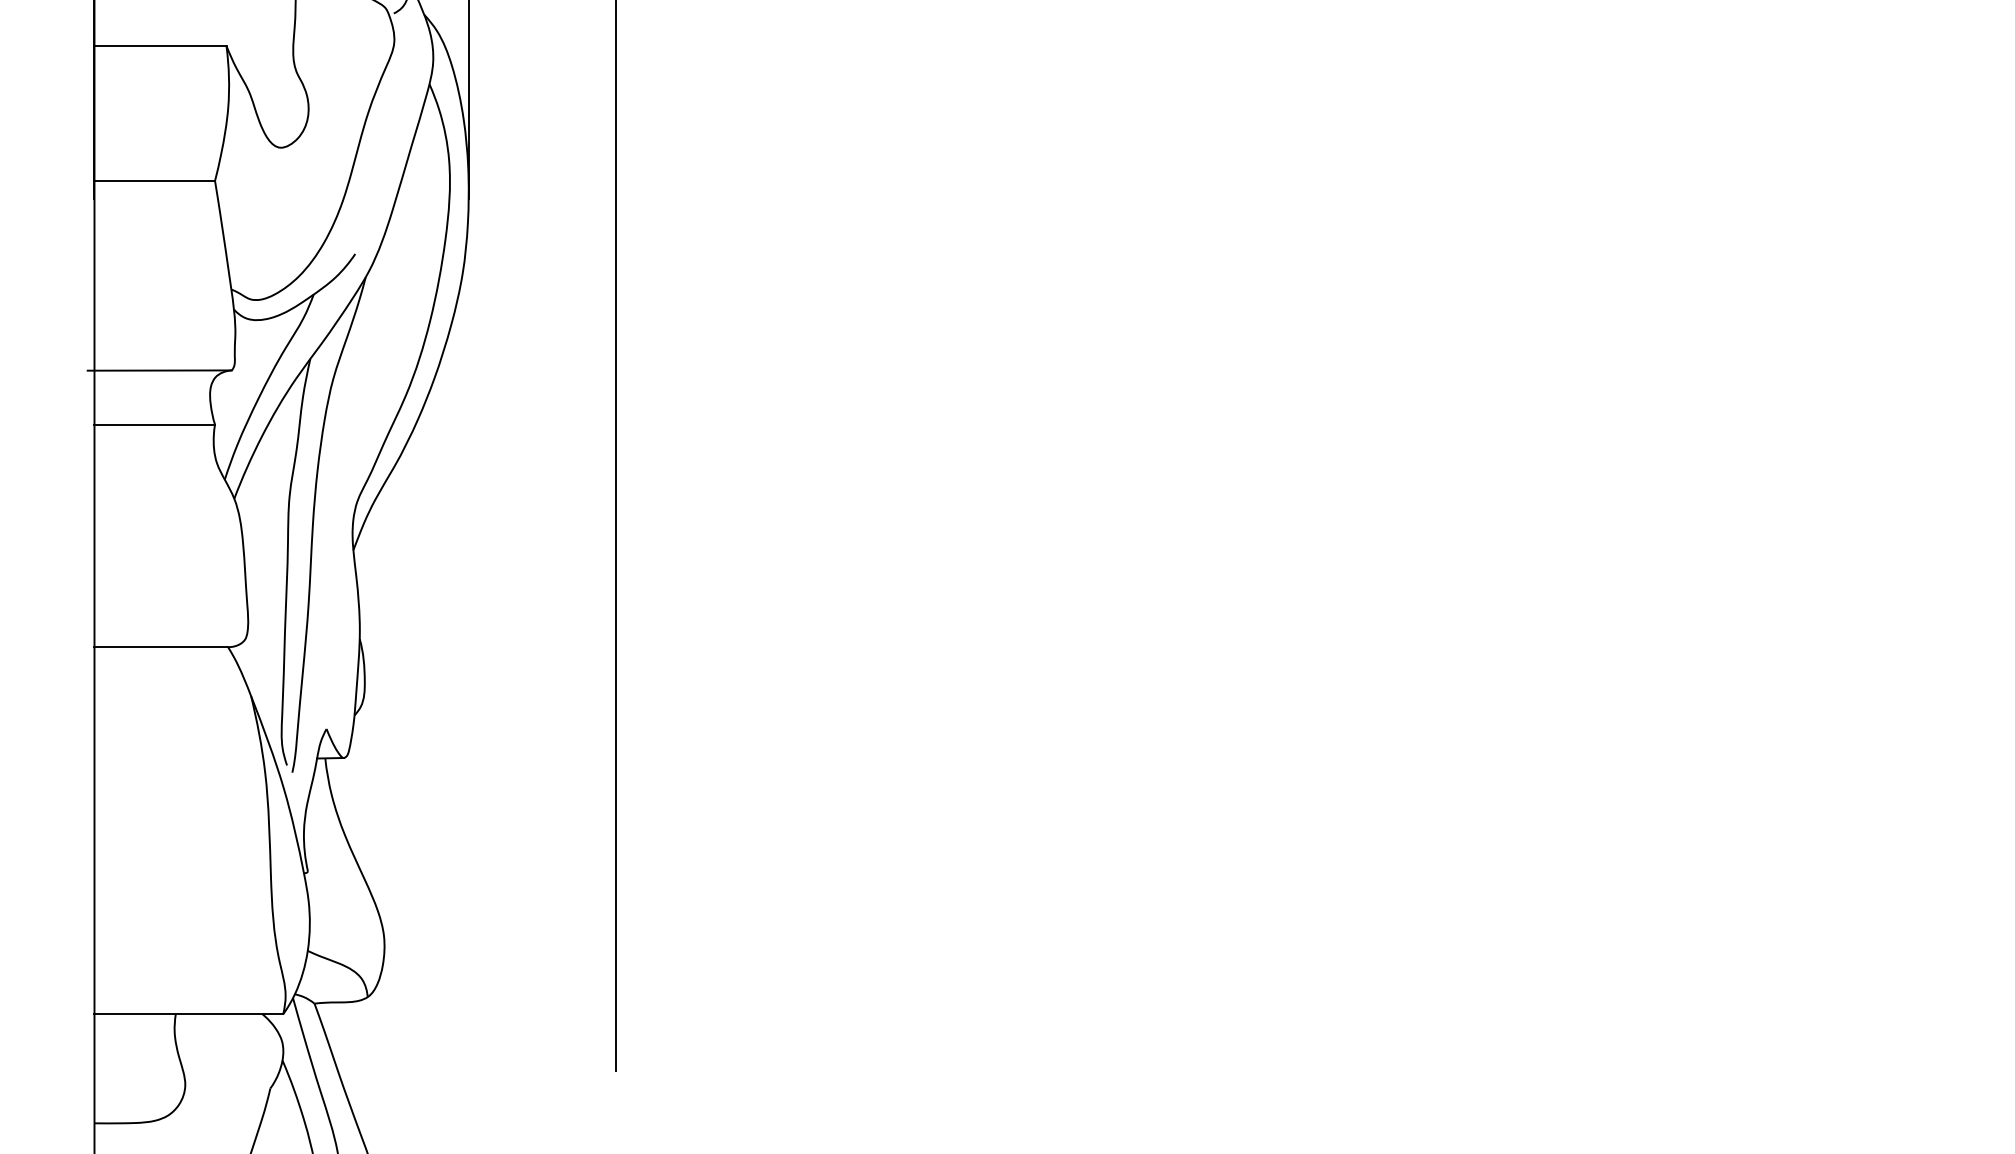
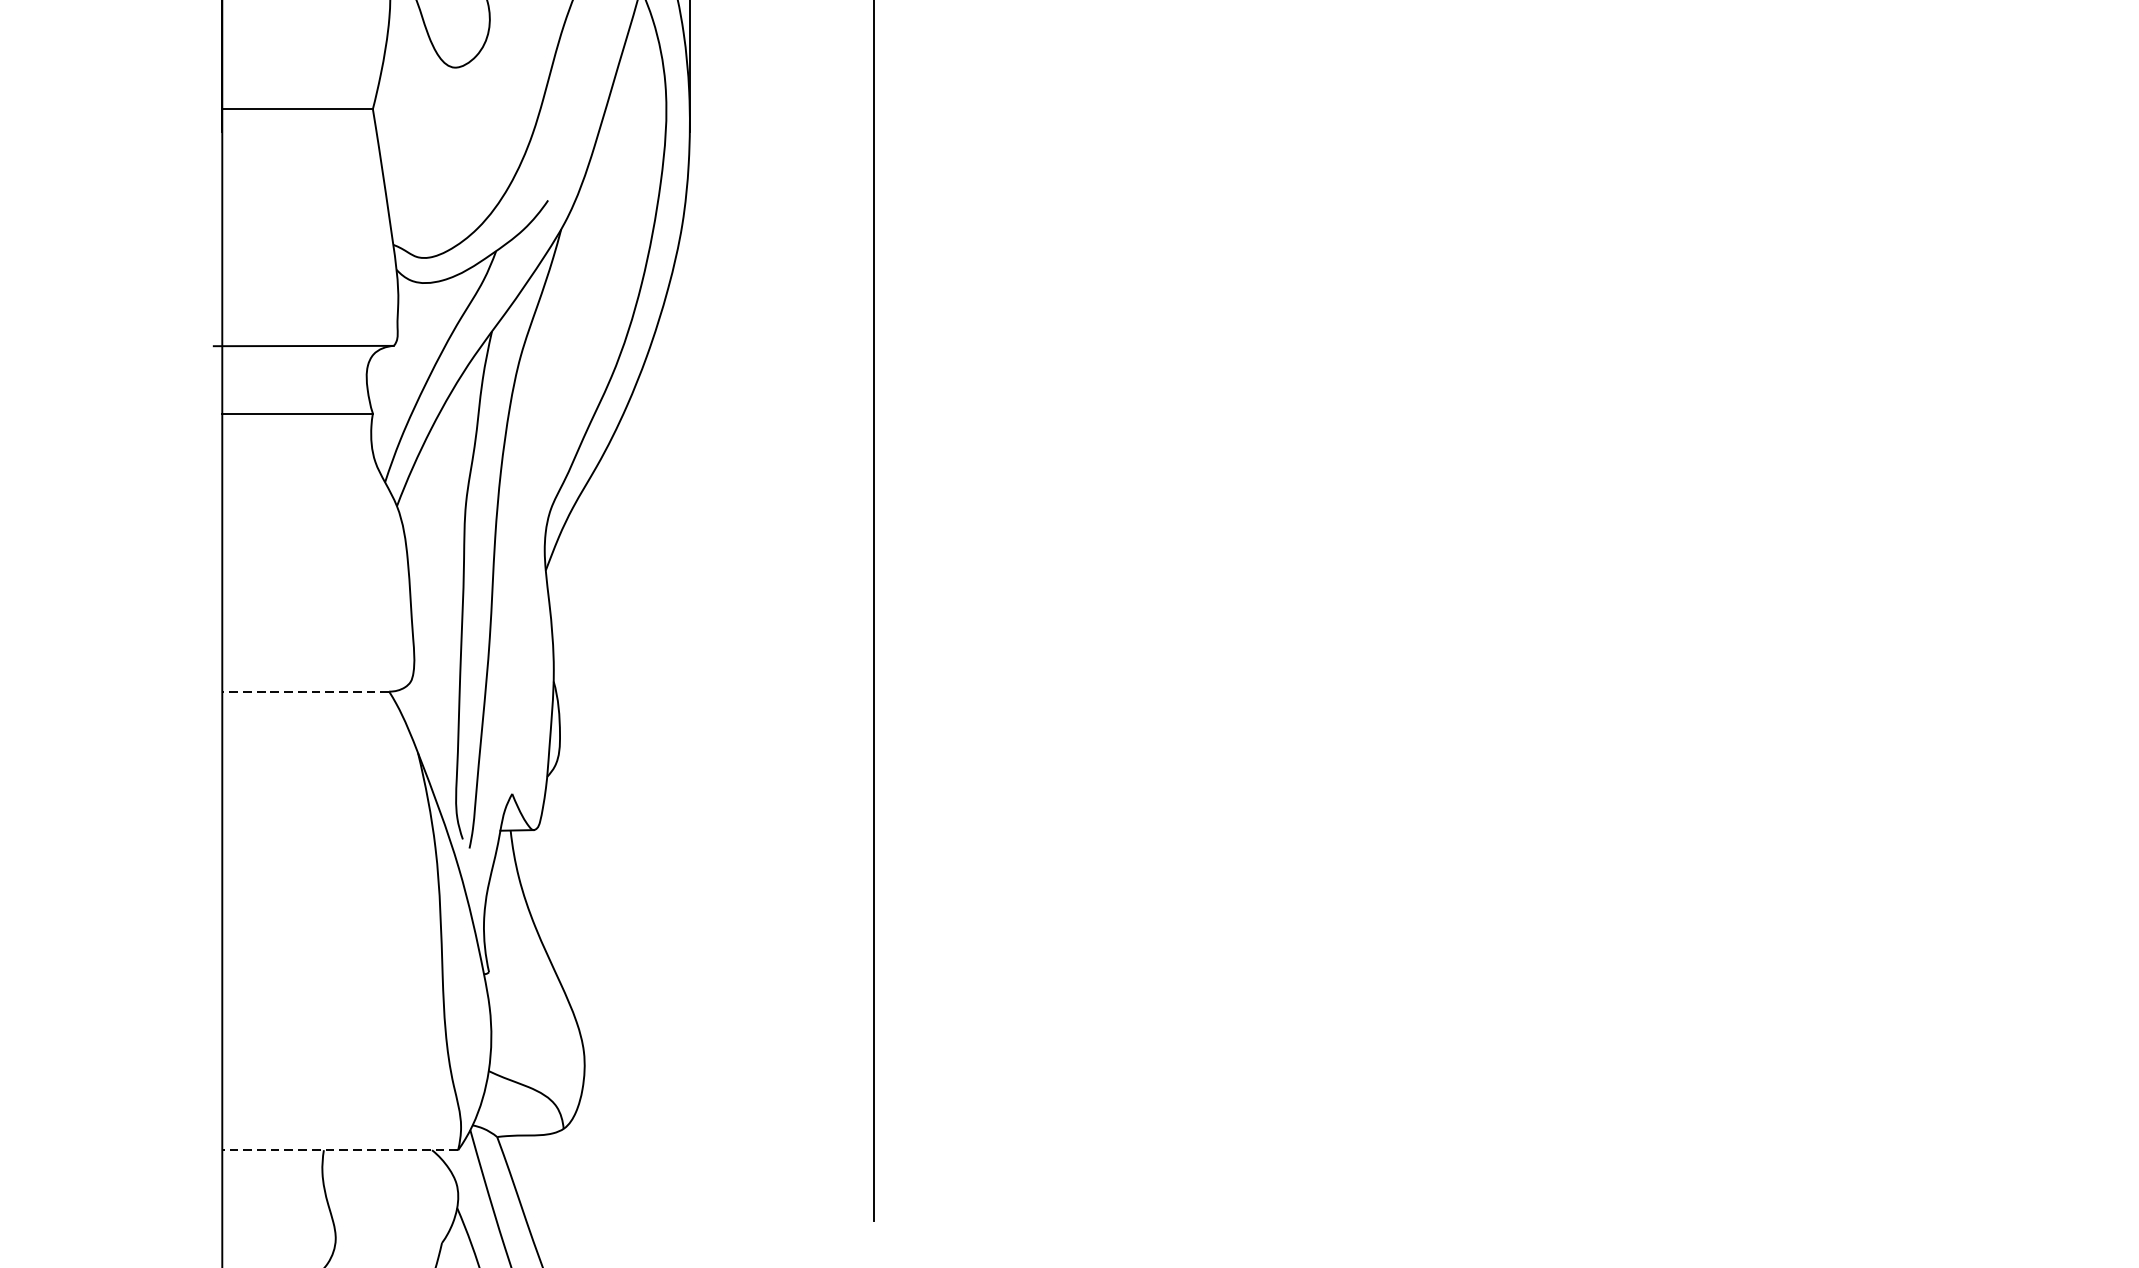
line: (161, 647) -> (306, 692), solid -> dashed
line: (188, 1014) -> (339, 1150), solid -> dashed

